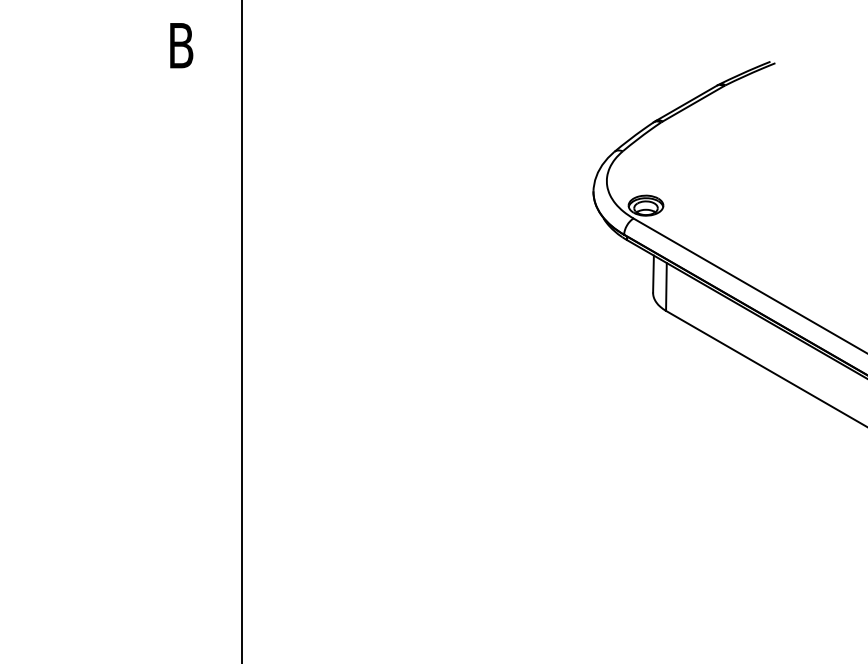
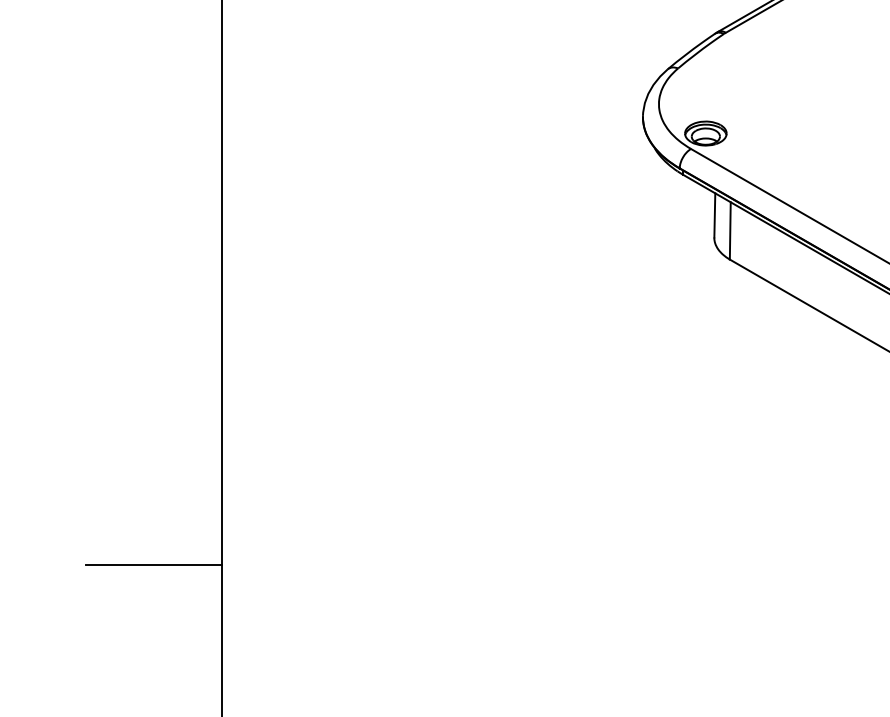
line: (184, 566) -> (153, 565), added

